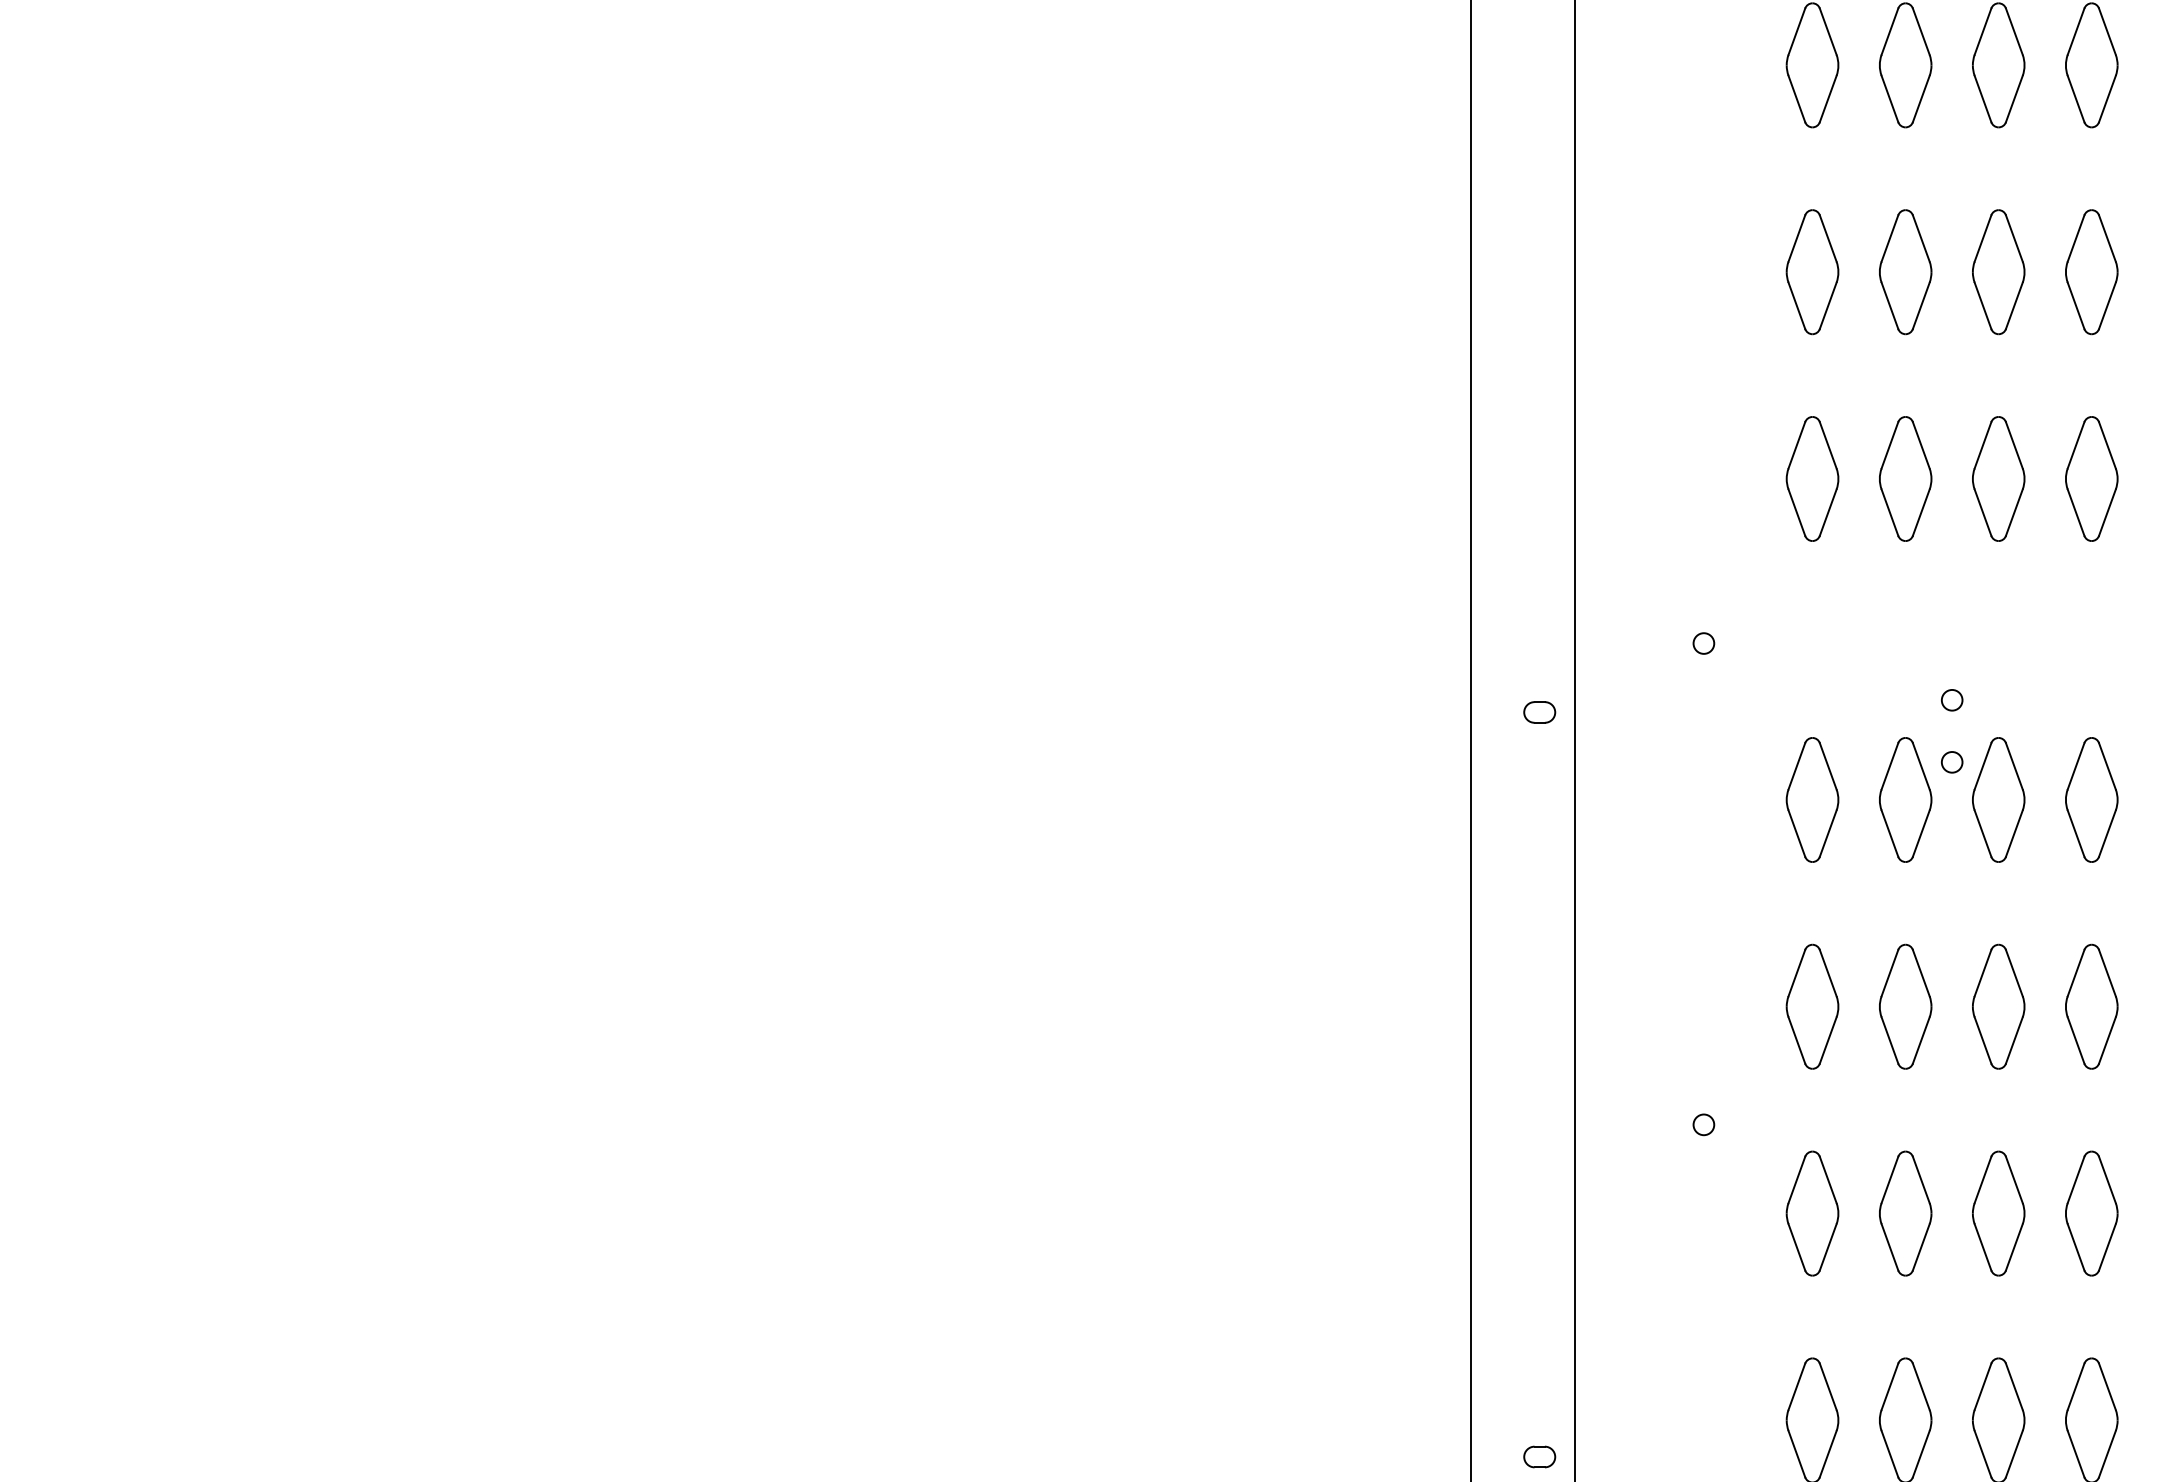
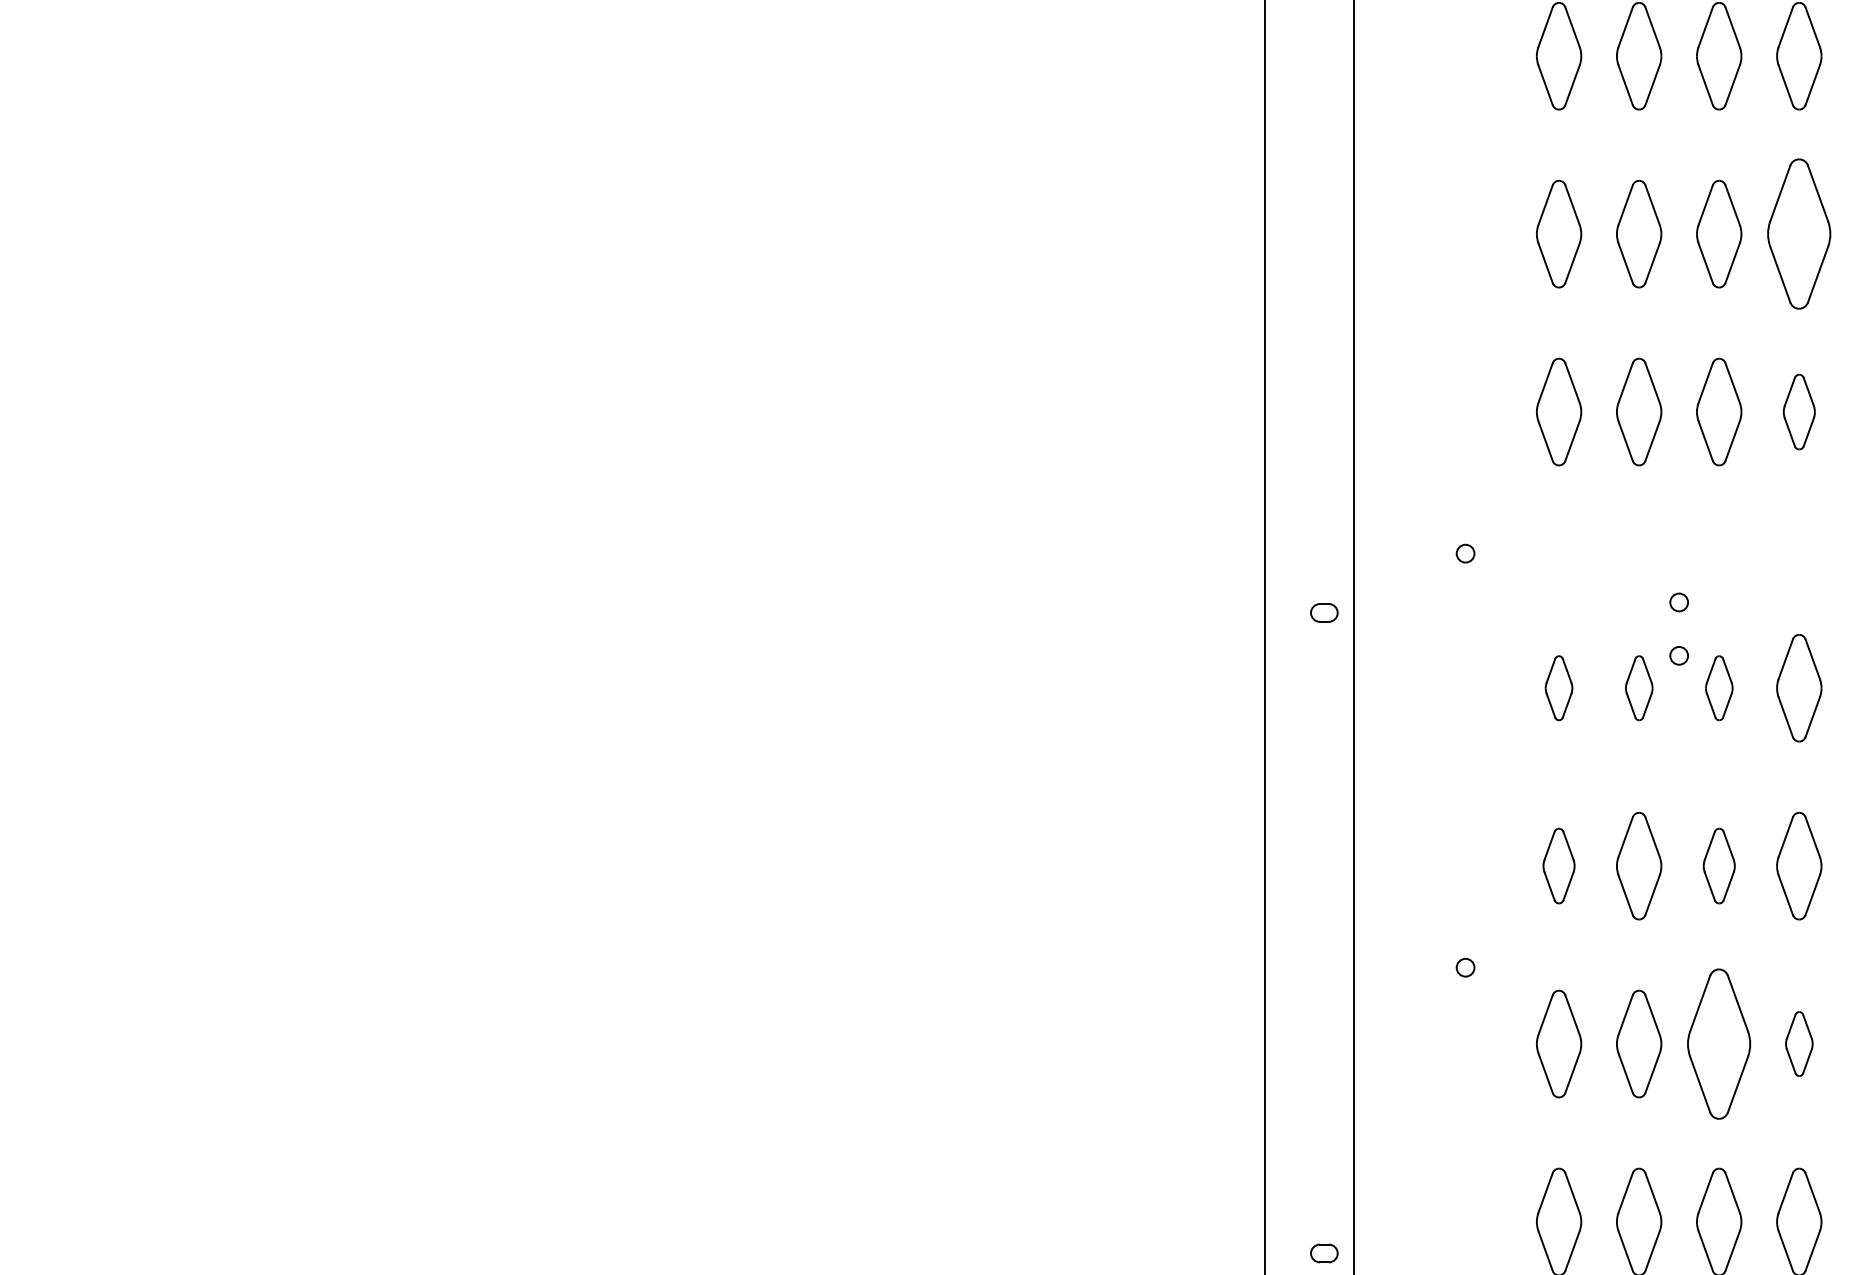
part: (2091, 272) -> (1799, 234), size x1.4
part: (2091, 478) -> (1799, 411), size x0.7
part: (1812, 799) -> (1559, 687), size x0.6
part: (1905, 799) -> (1639, 687), size x0.6
part: (1998, 799) -> (1719, 687), size x0.6
part: (1812, 1006) -> (1559, 865), size x0.7
part: (1998, 1006) -> (1719, 865), size x0.7
part: (1998, 1213) -> (1719, 1043), size x1.4
part: (2091, 1213) -> (1799, 1043), size x0.6

